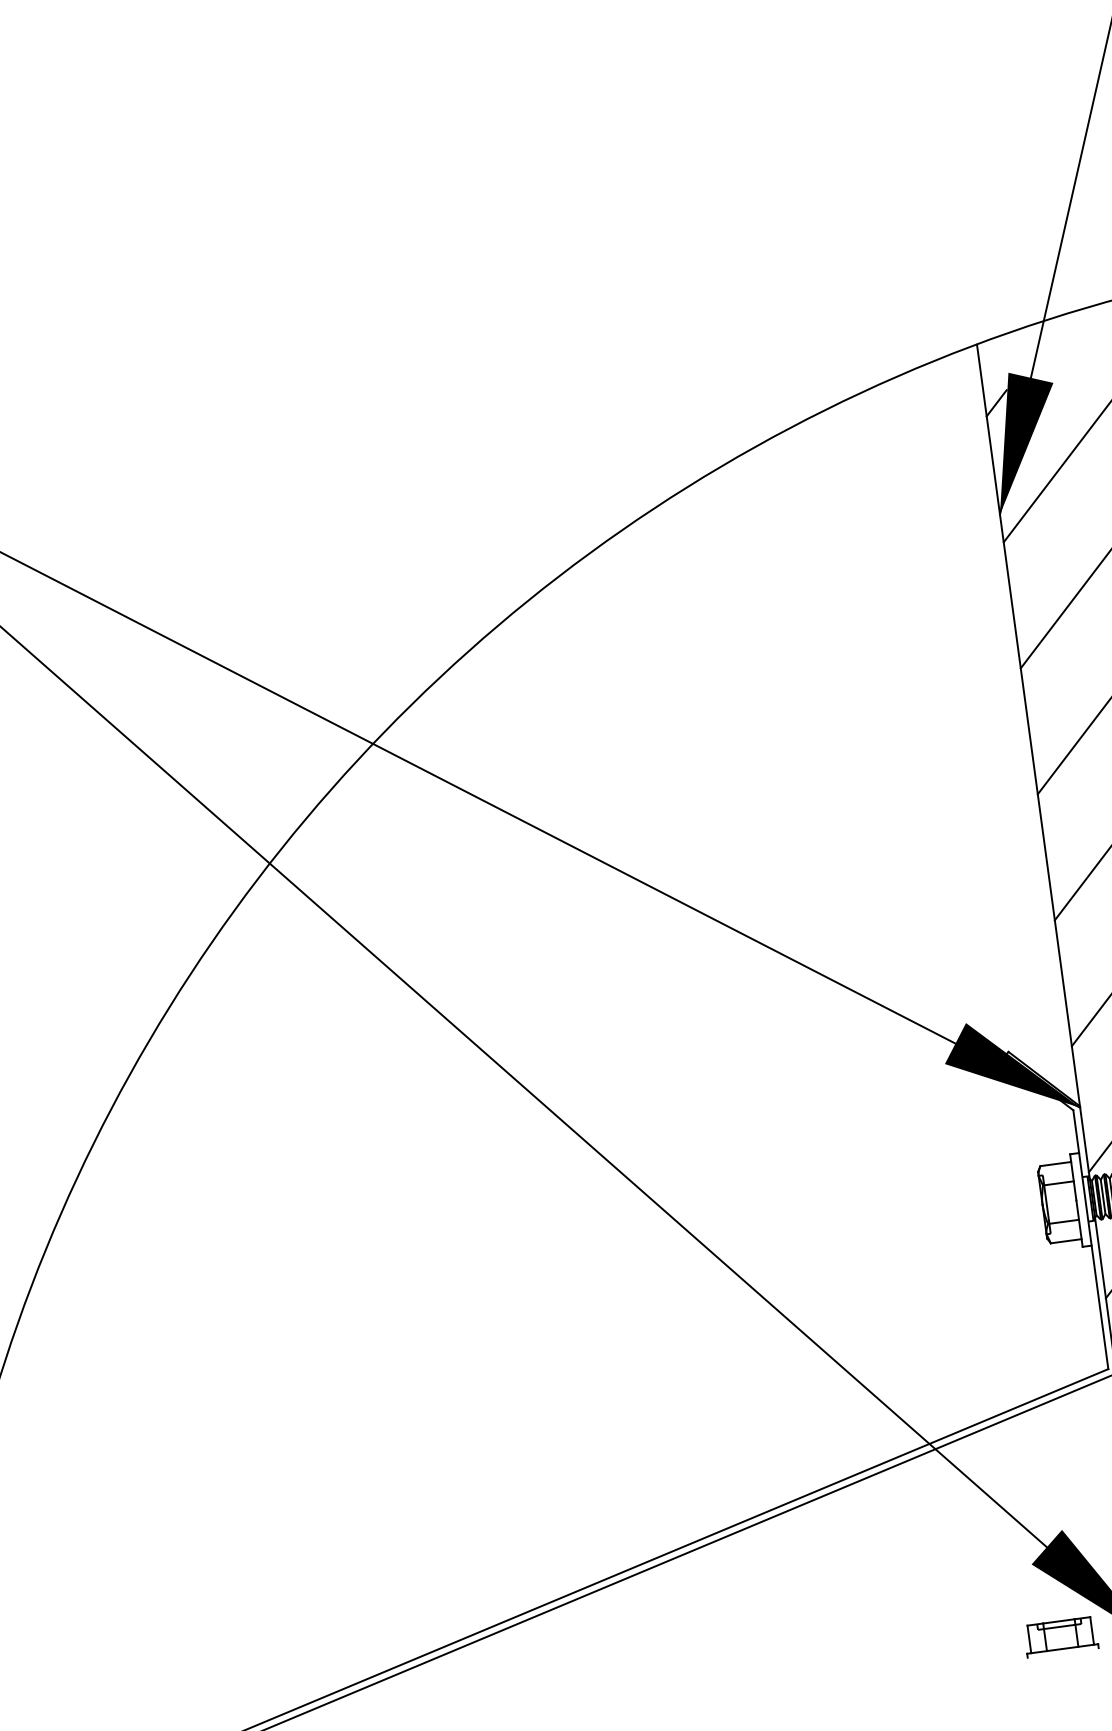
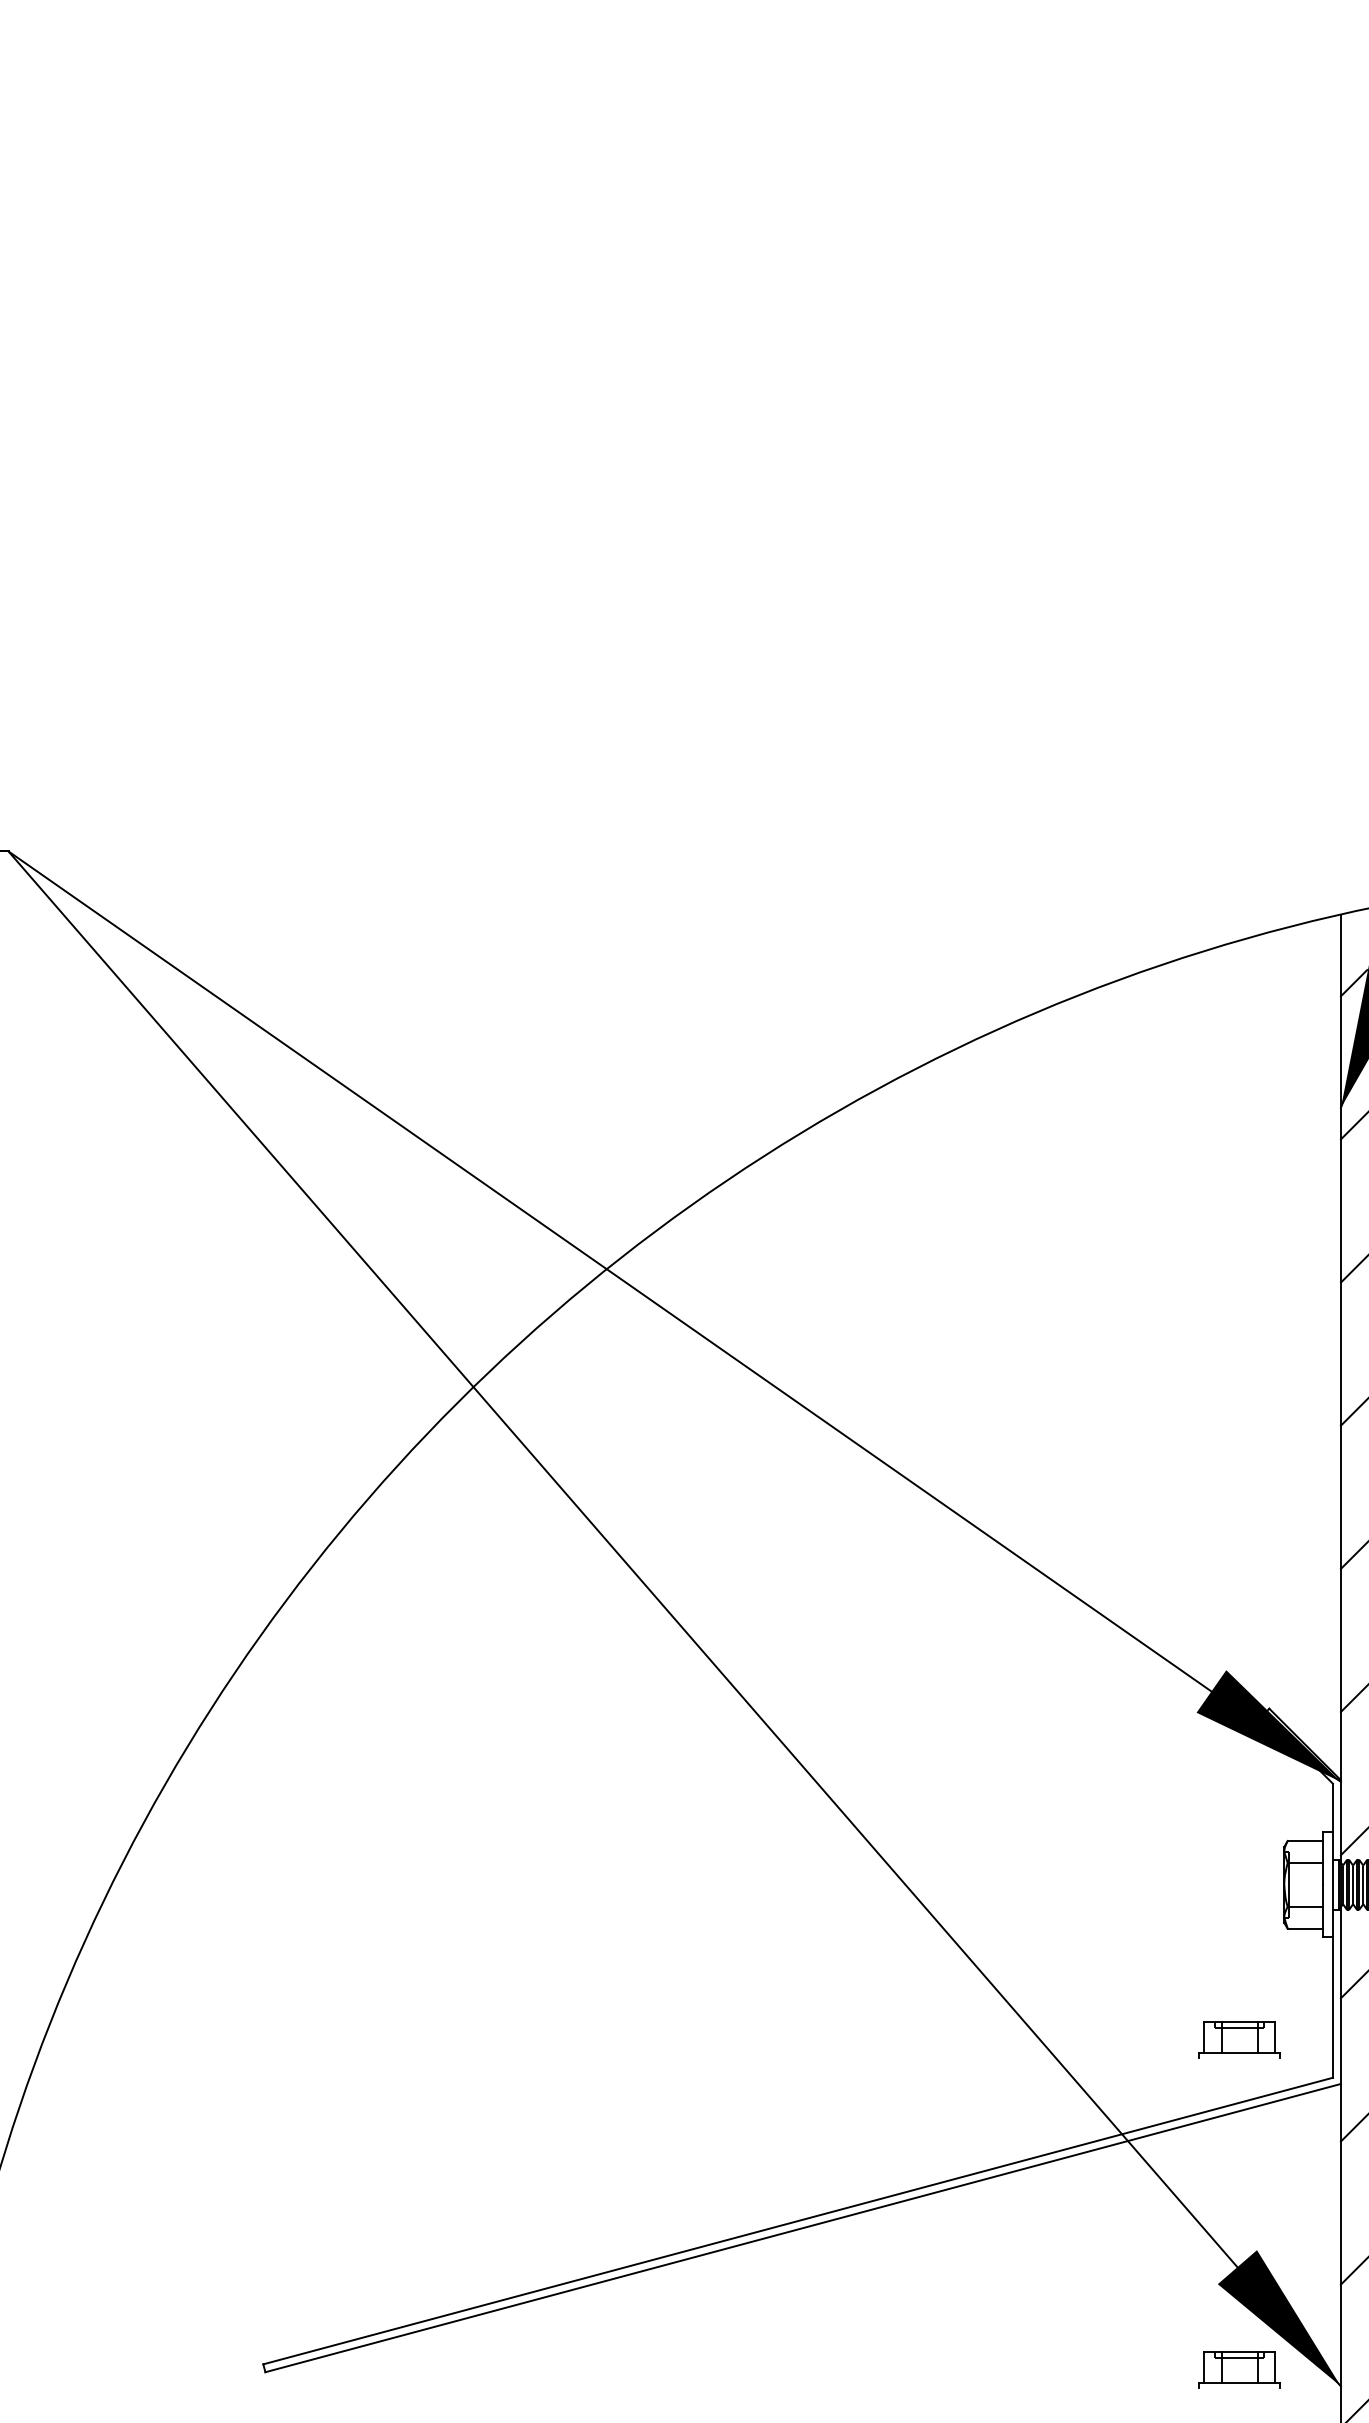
part: (1021, 1346) -> (1239, 2039), added

